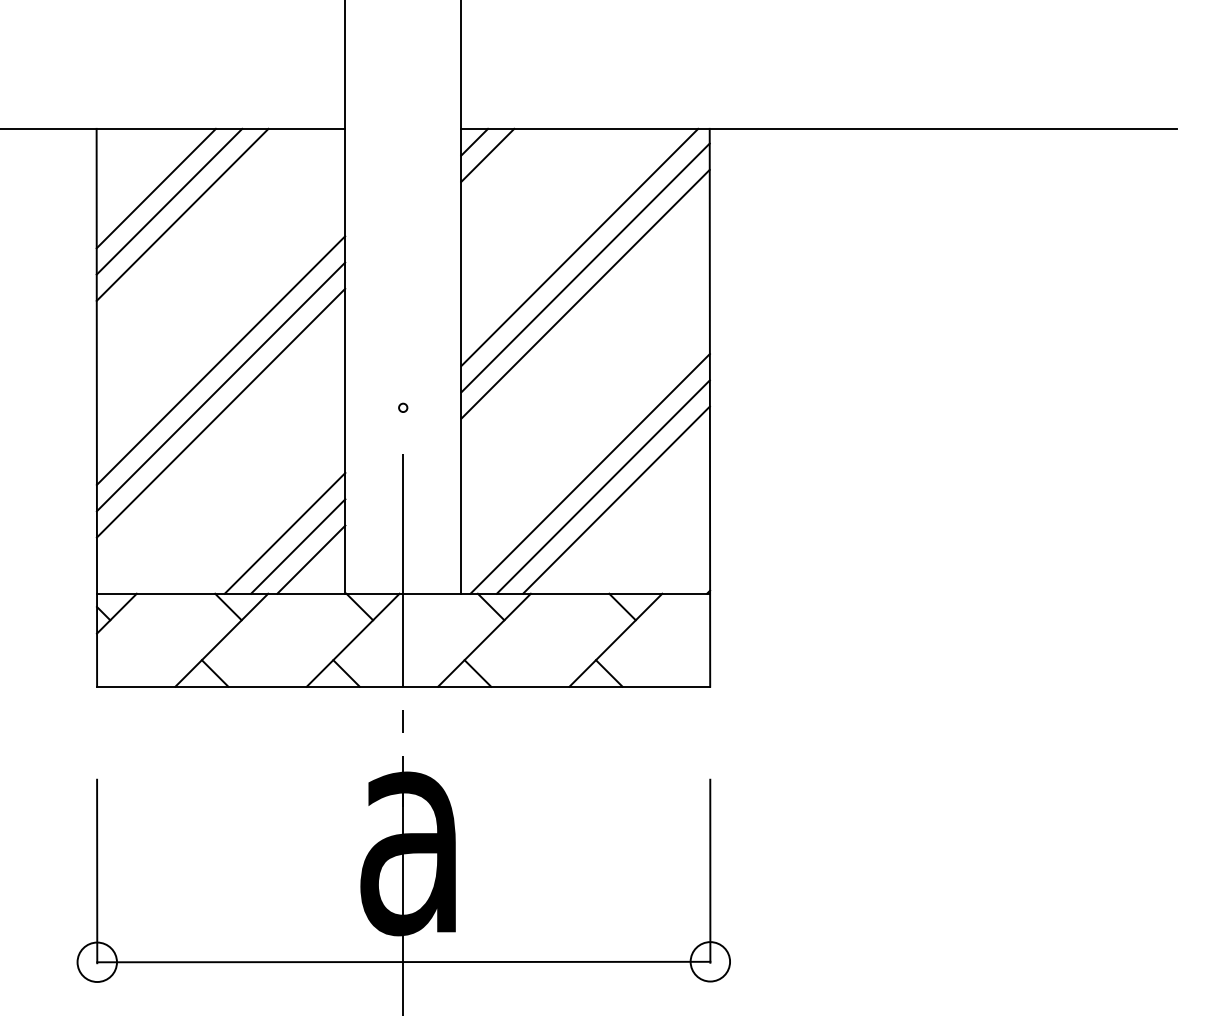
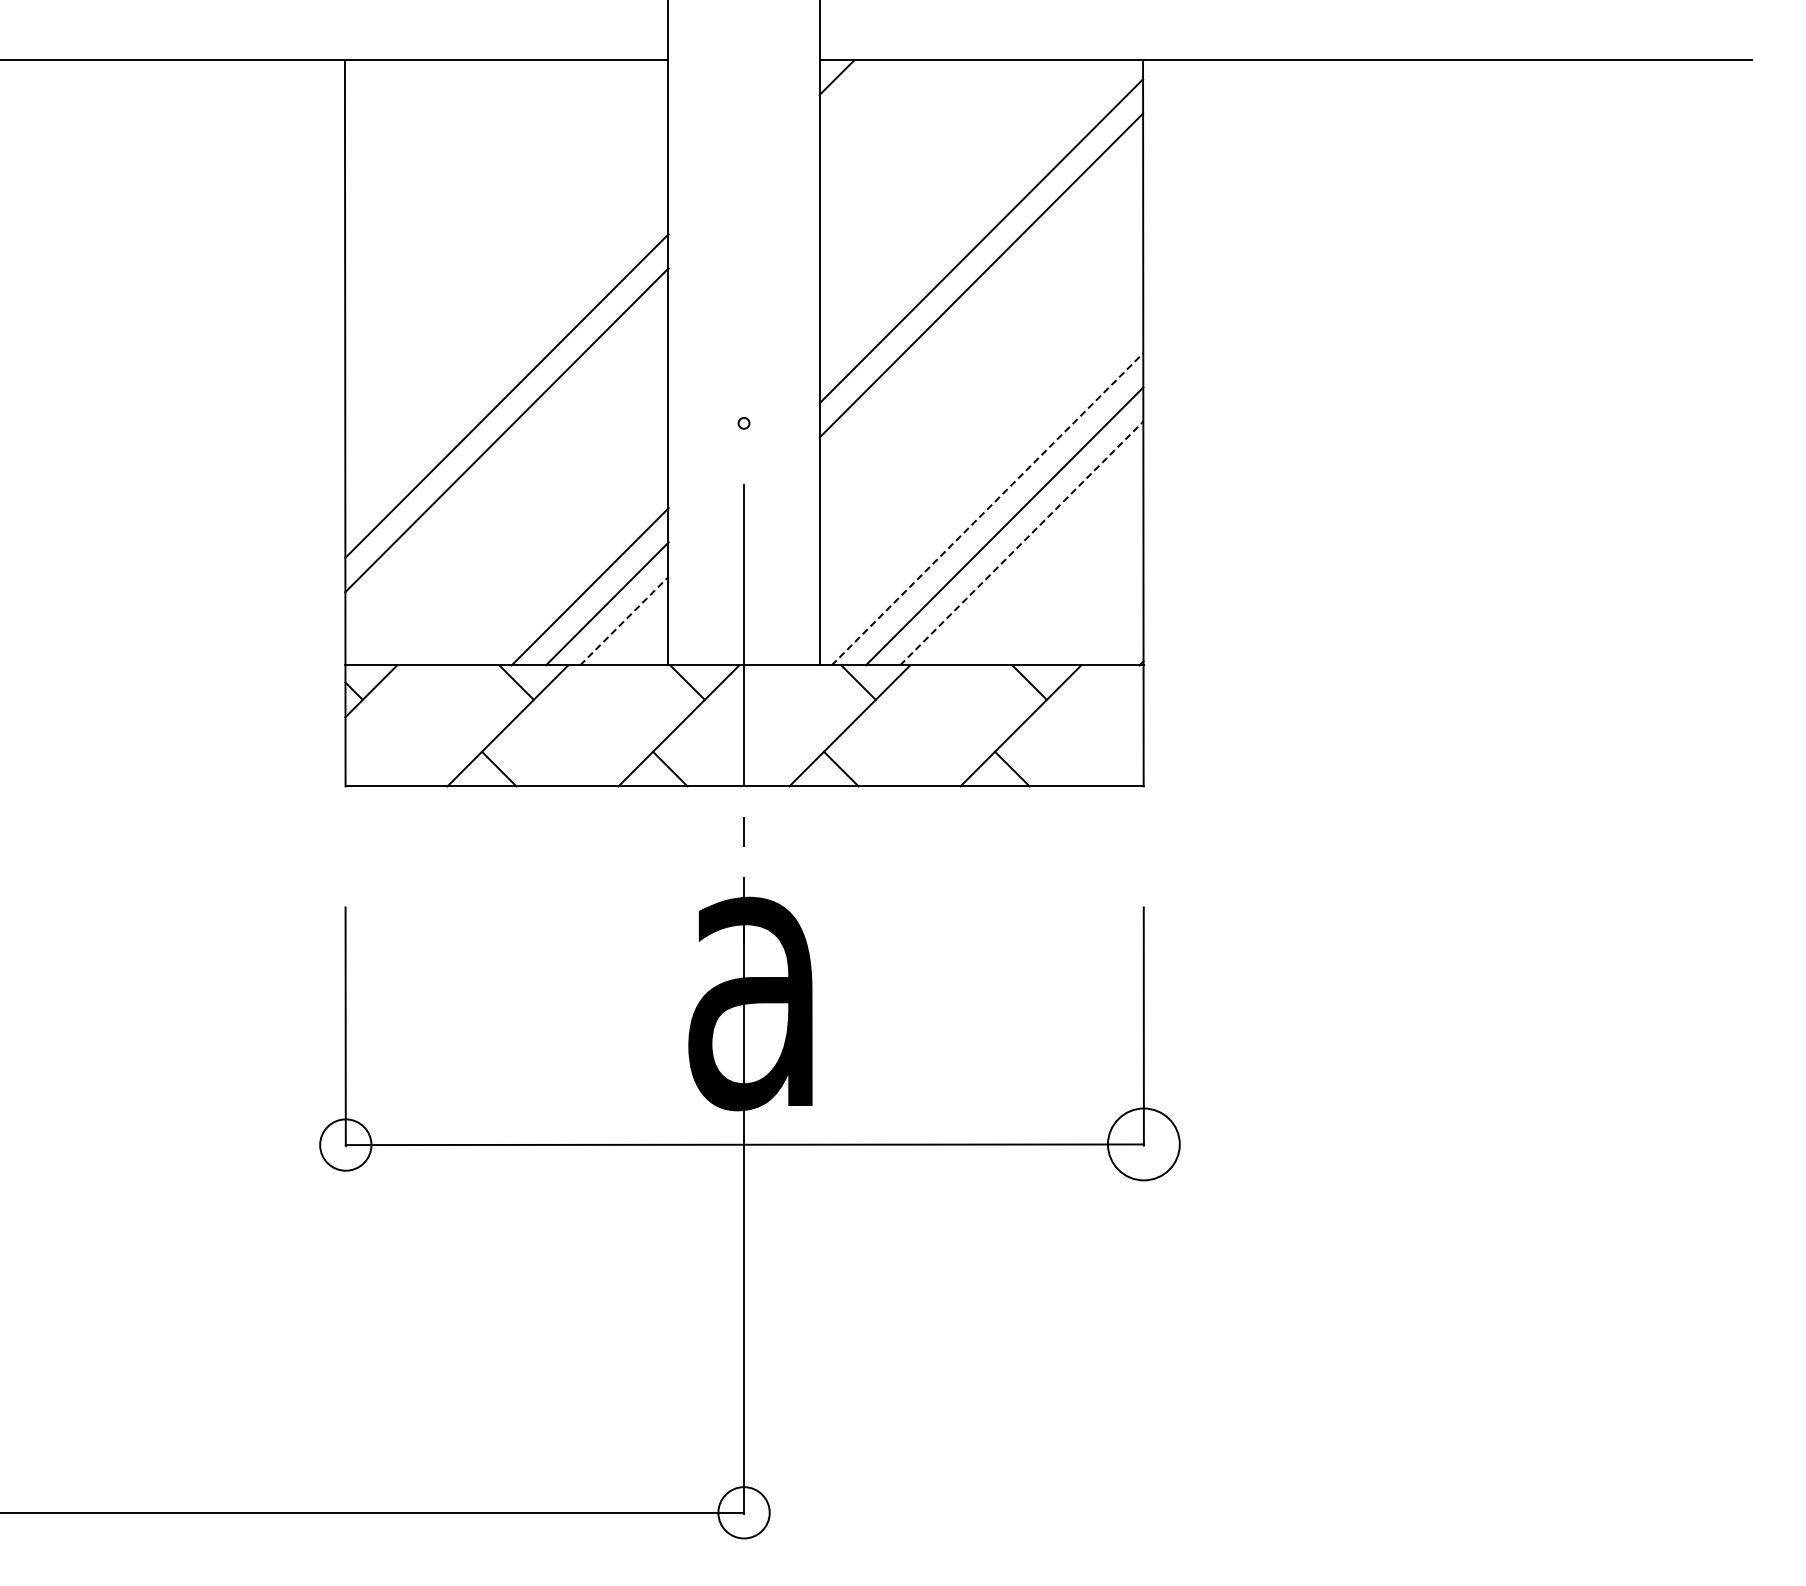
line: (487, 155) -> (853, 94), removed
line: (156, 188) -> (422, 137), removed
line: (169, 201) -> (439, 154), removed
line: (182, 215) -> (456, 172), removed
line: (579, 247) -> (973, 214), removed
line: (220, 360) -> (506, 361), removed
line: (590, 473) -> (987, 508), solid -> dashed
line: (617, 500) -> (1022, 543), solid -> dashed
line: (311, 559) -> (624, 620), solid -> dashed
circle: (710, 961) -> (1143, 1144), size x1.4

